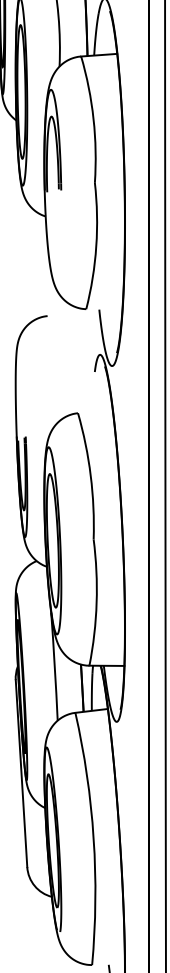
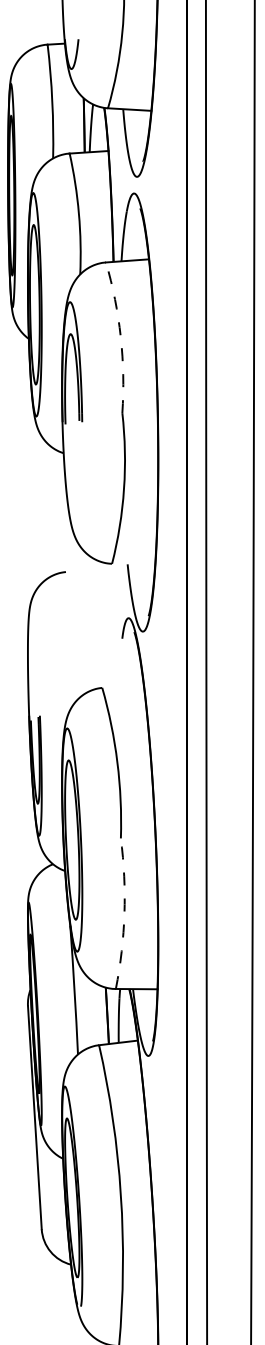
arc: (93, 119) -> (120, 337), solid -> dashed
arc: (96, 602) -> (124, 913), solid -> dashed

